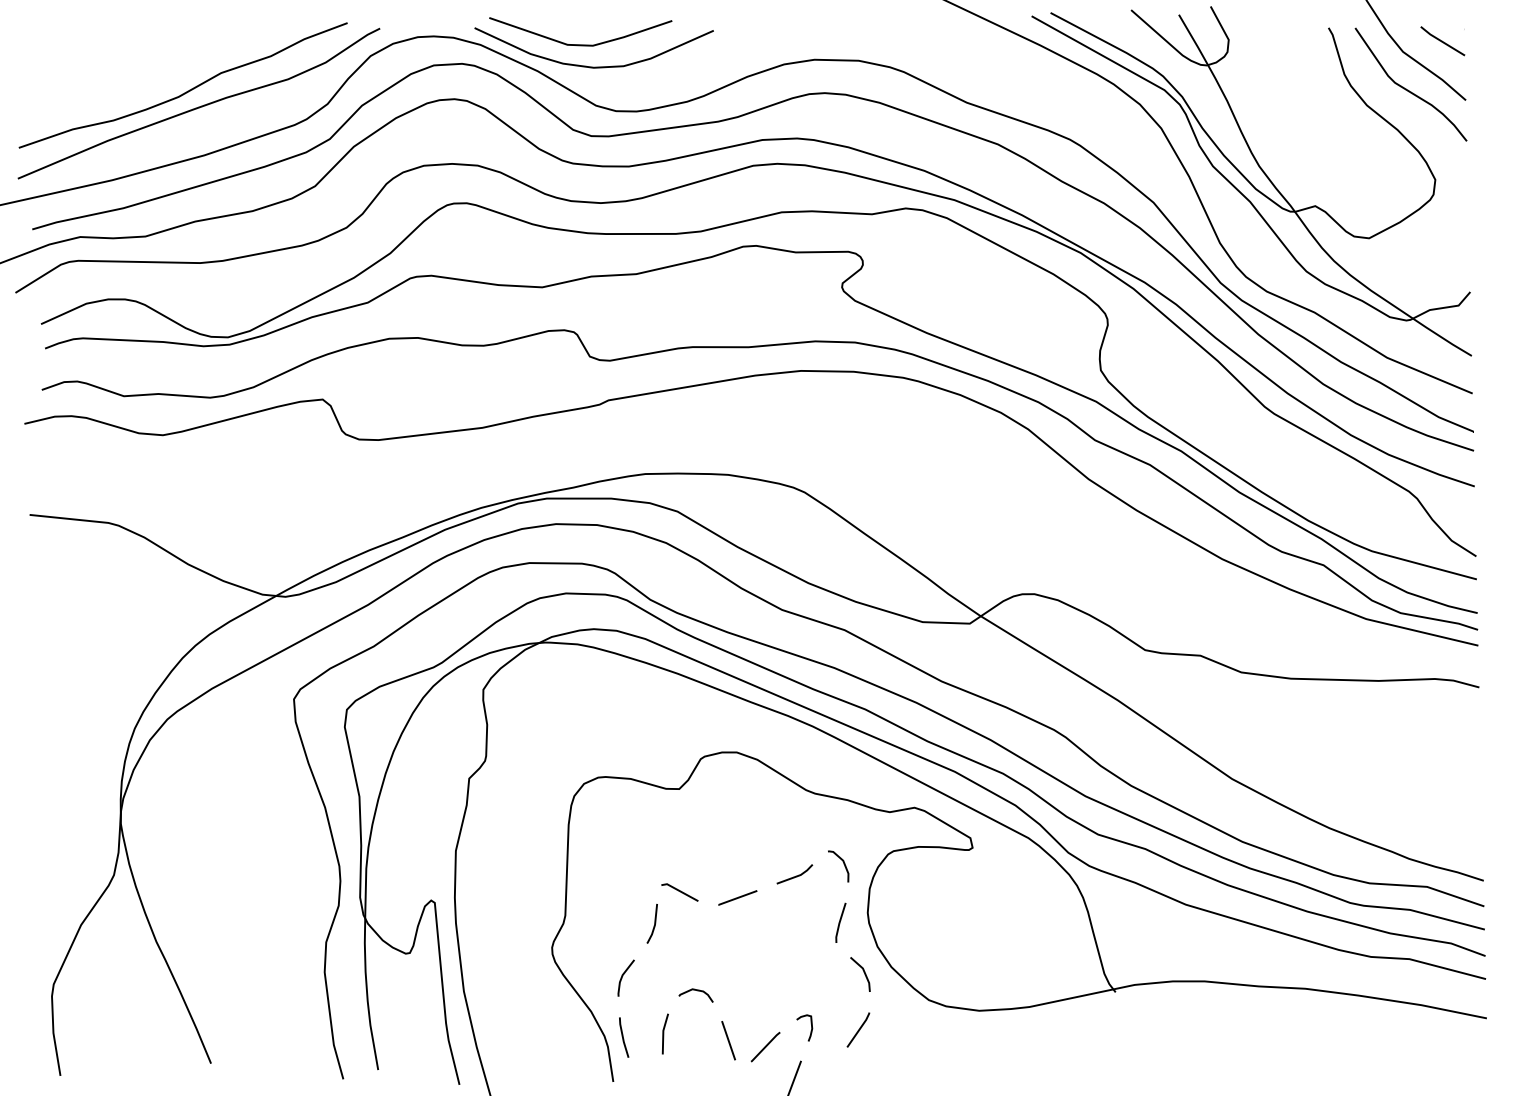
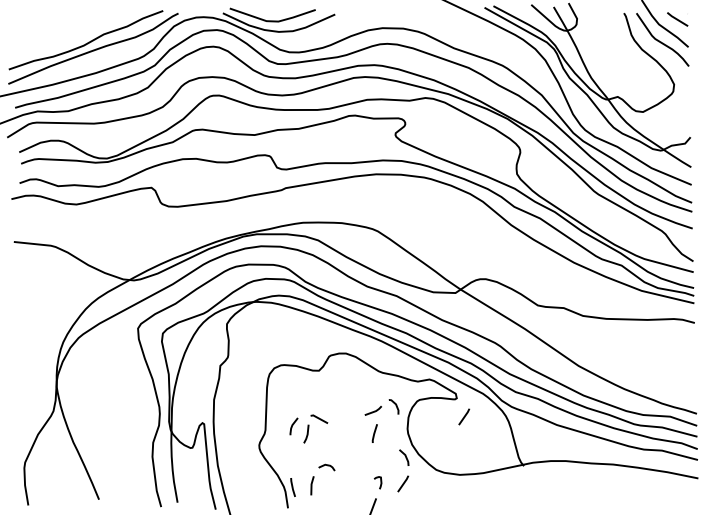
line: (988, 886) -> (464, 416), added
line: (737, 897) -> (346, 421), removed
line: (839, 922) -> (374, 433), moved
line: (624, 975) -> (293, 425), moved
part: (750, 1041) -> (352, 489), removed

